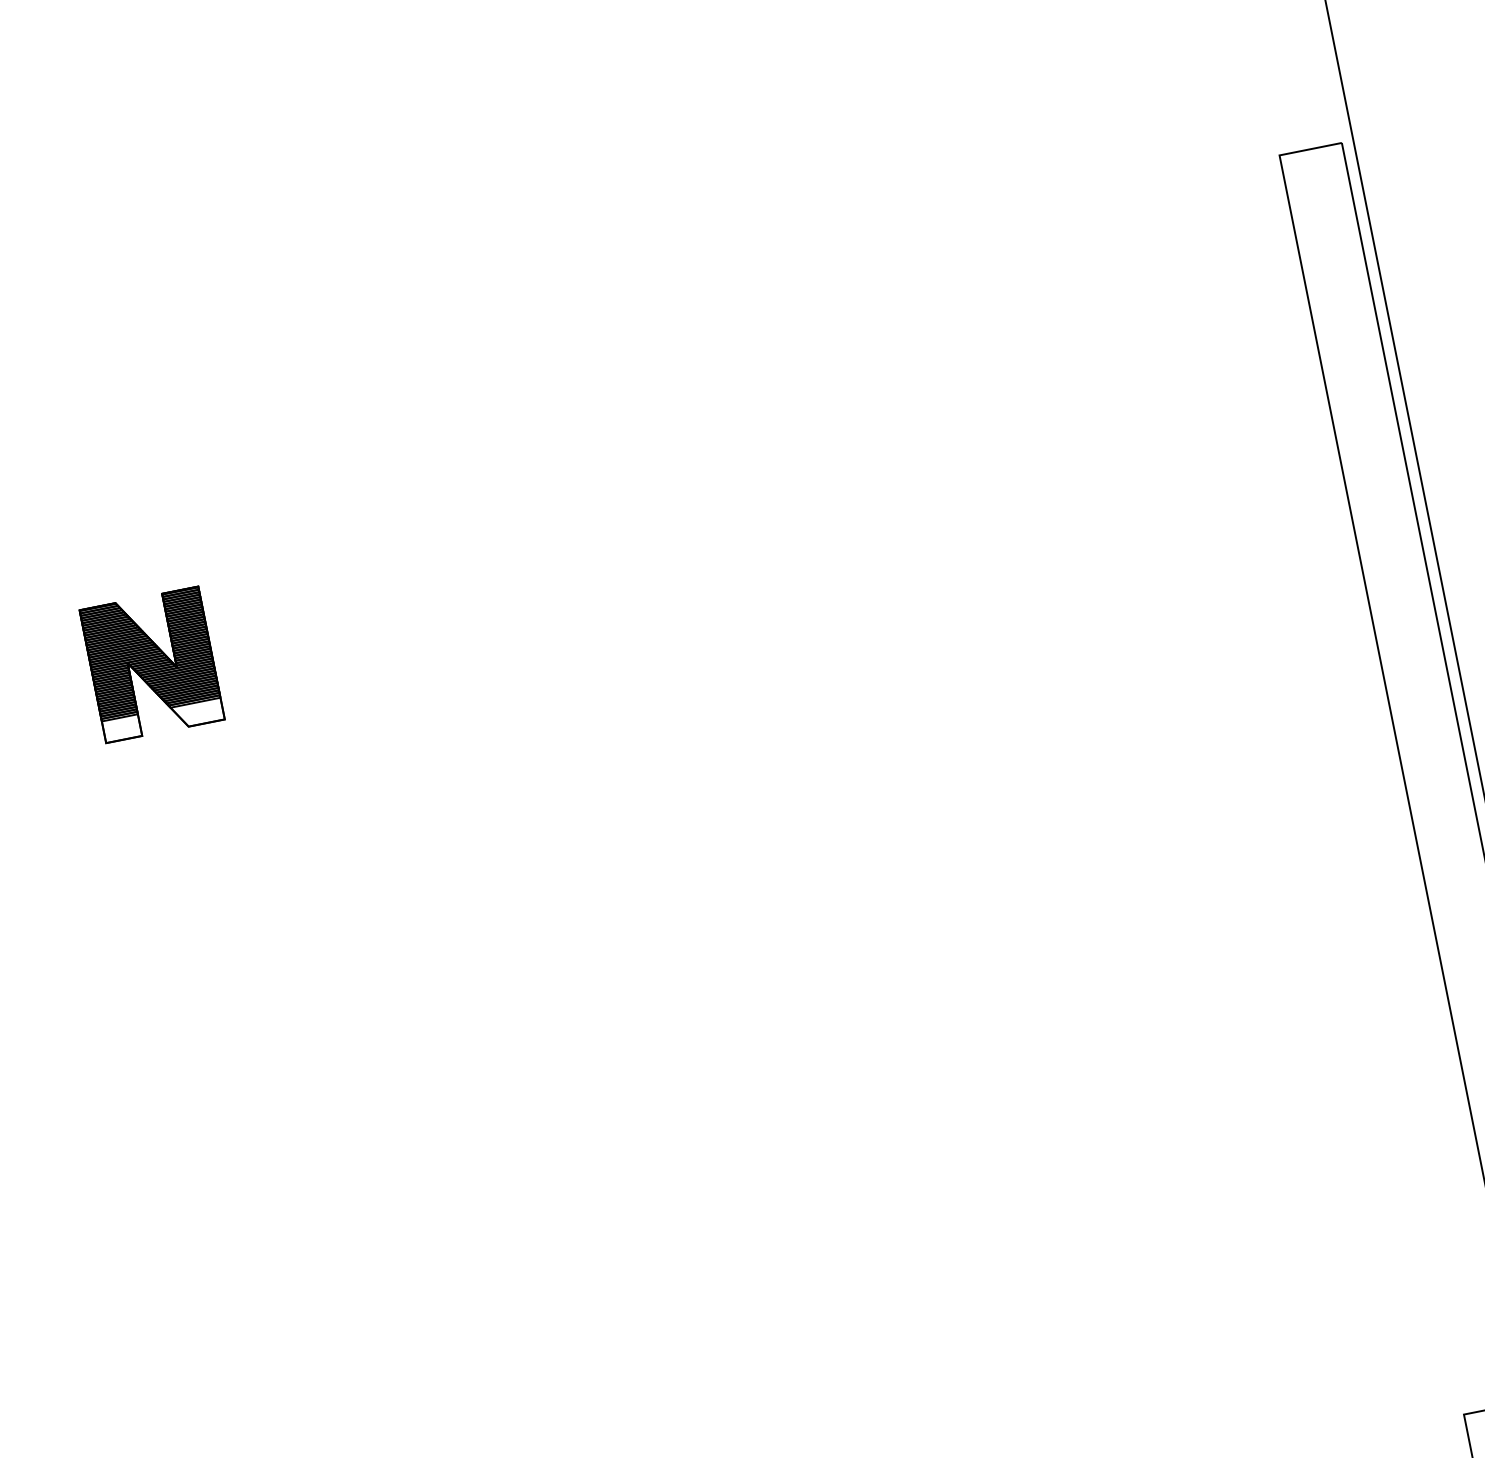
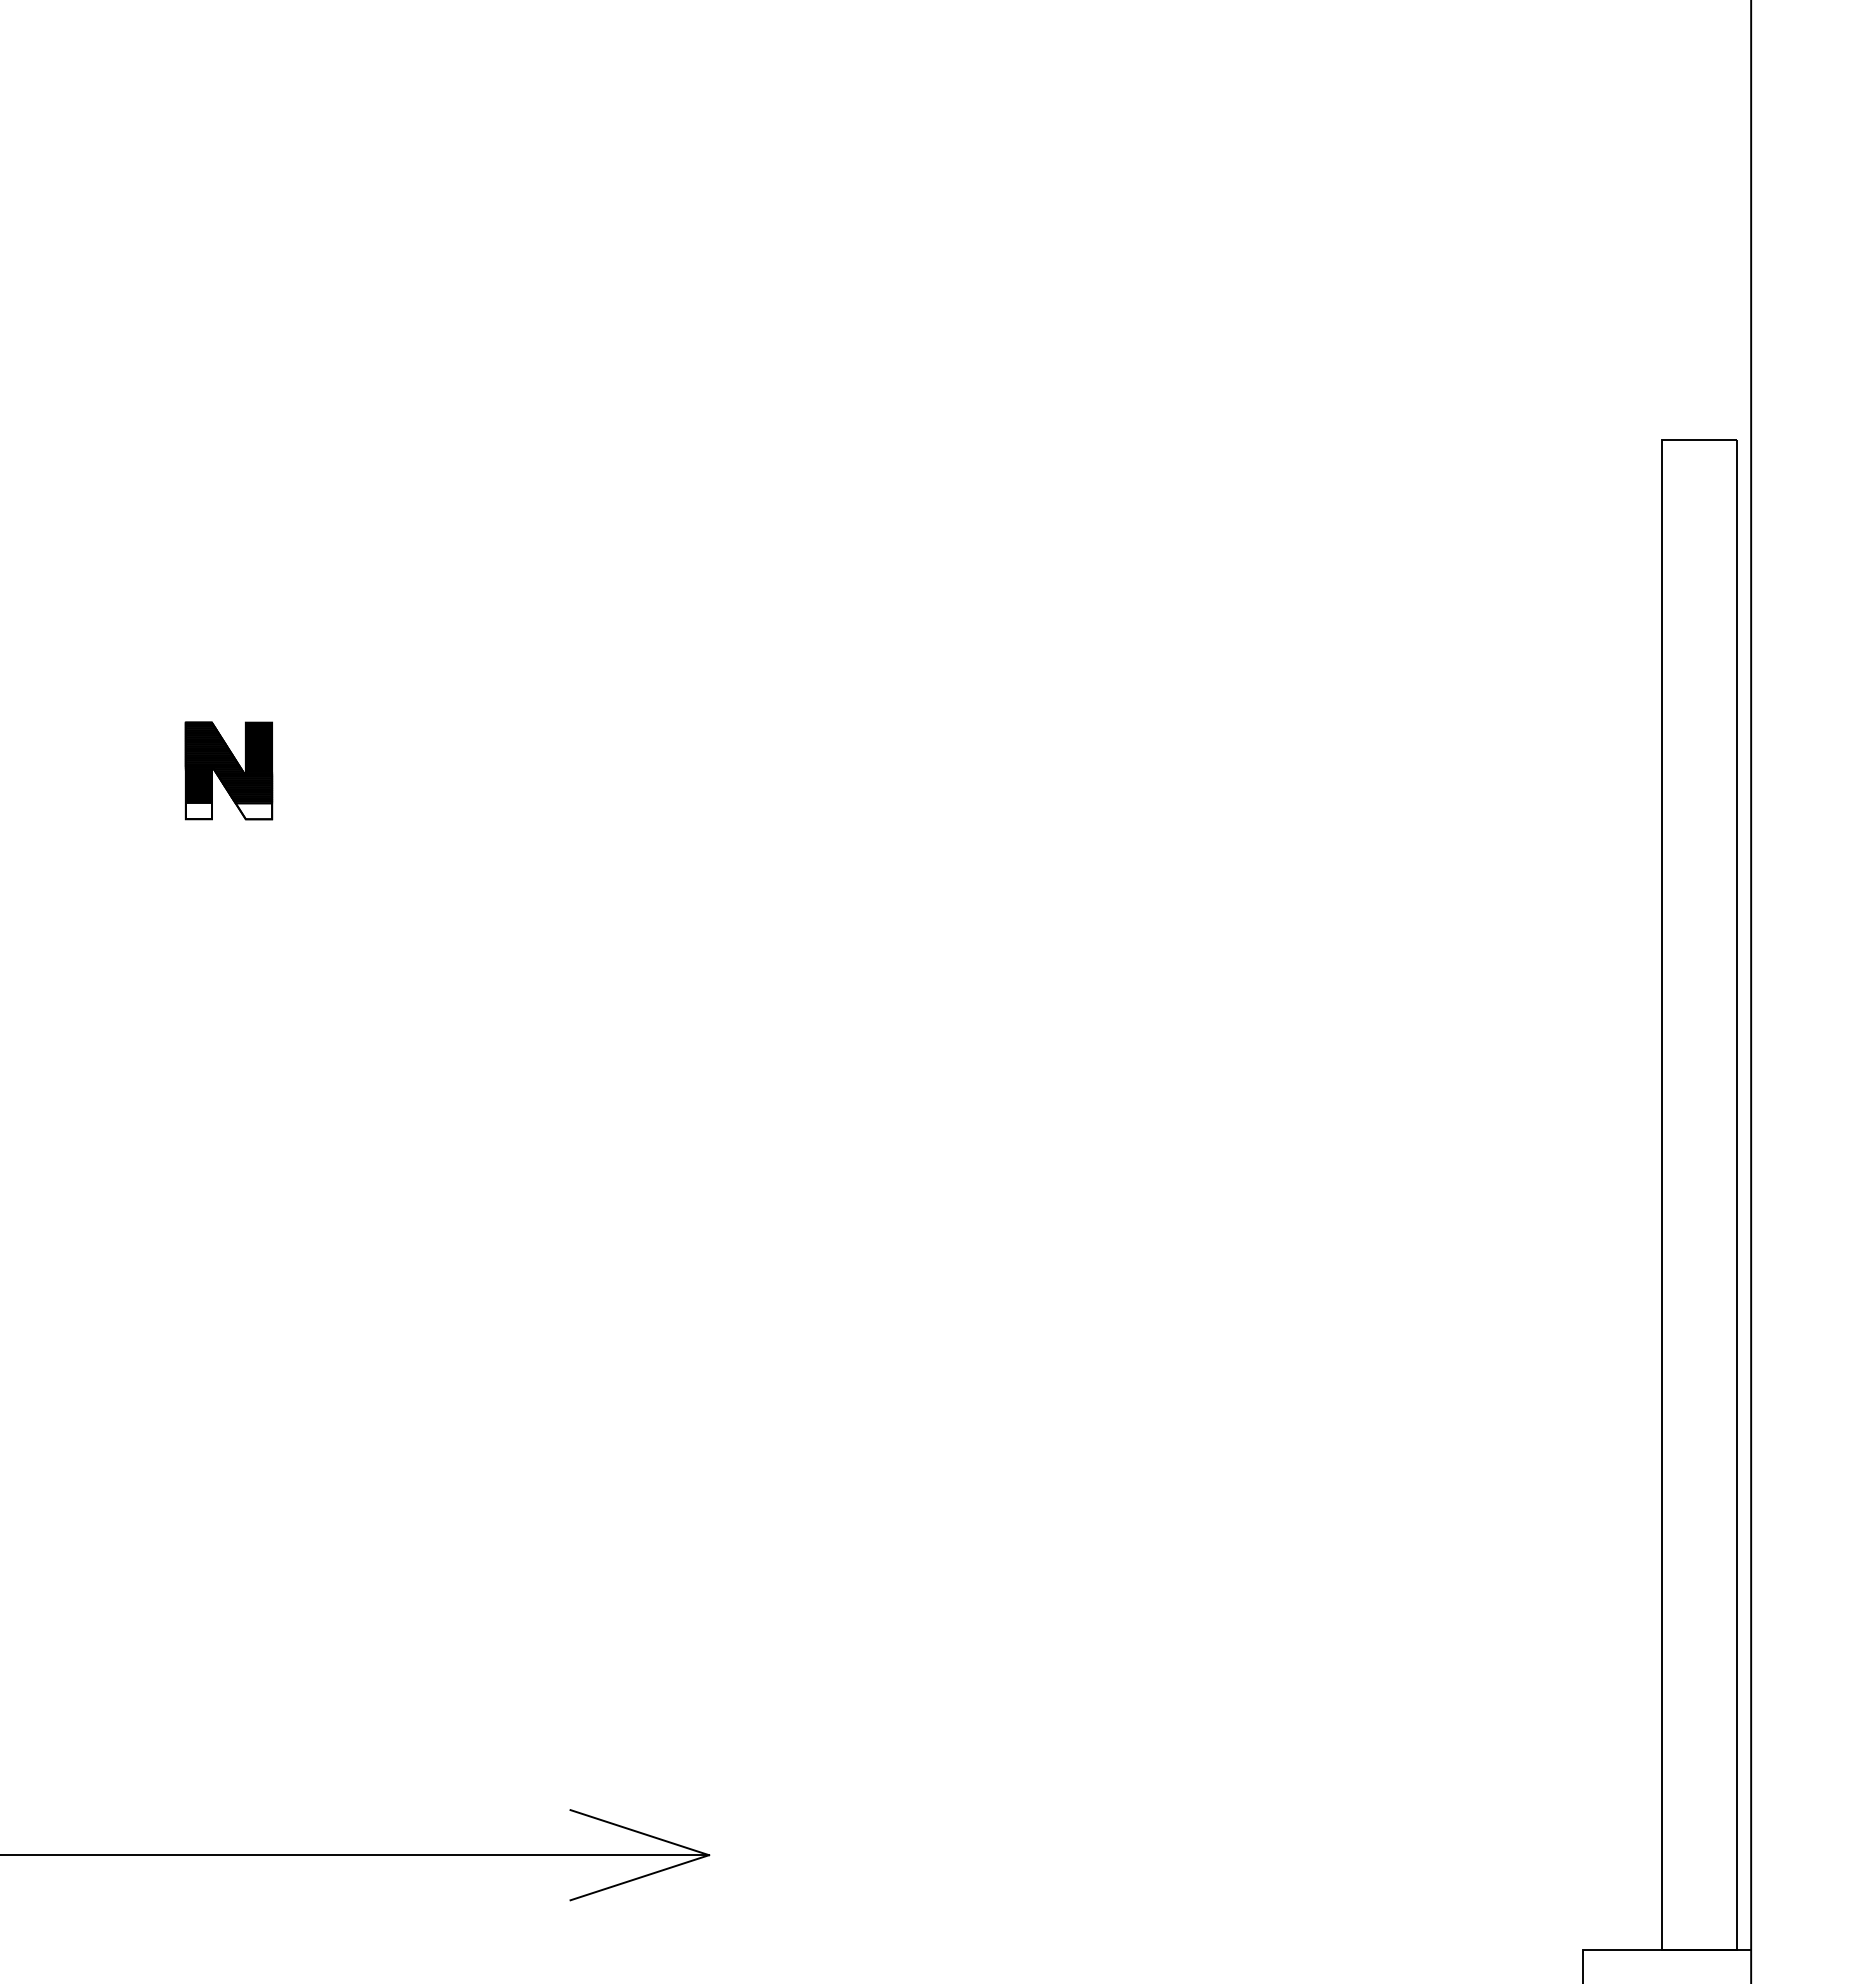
part: (151, 664) -> (228, 770), size x0.6

